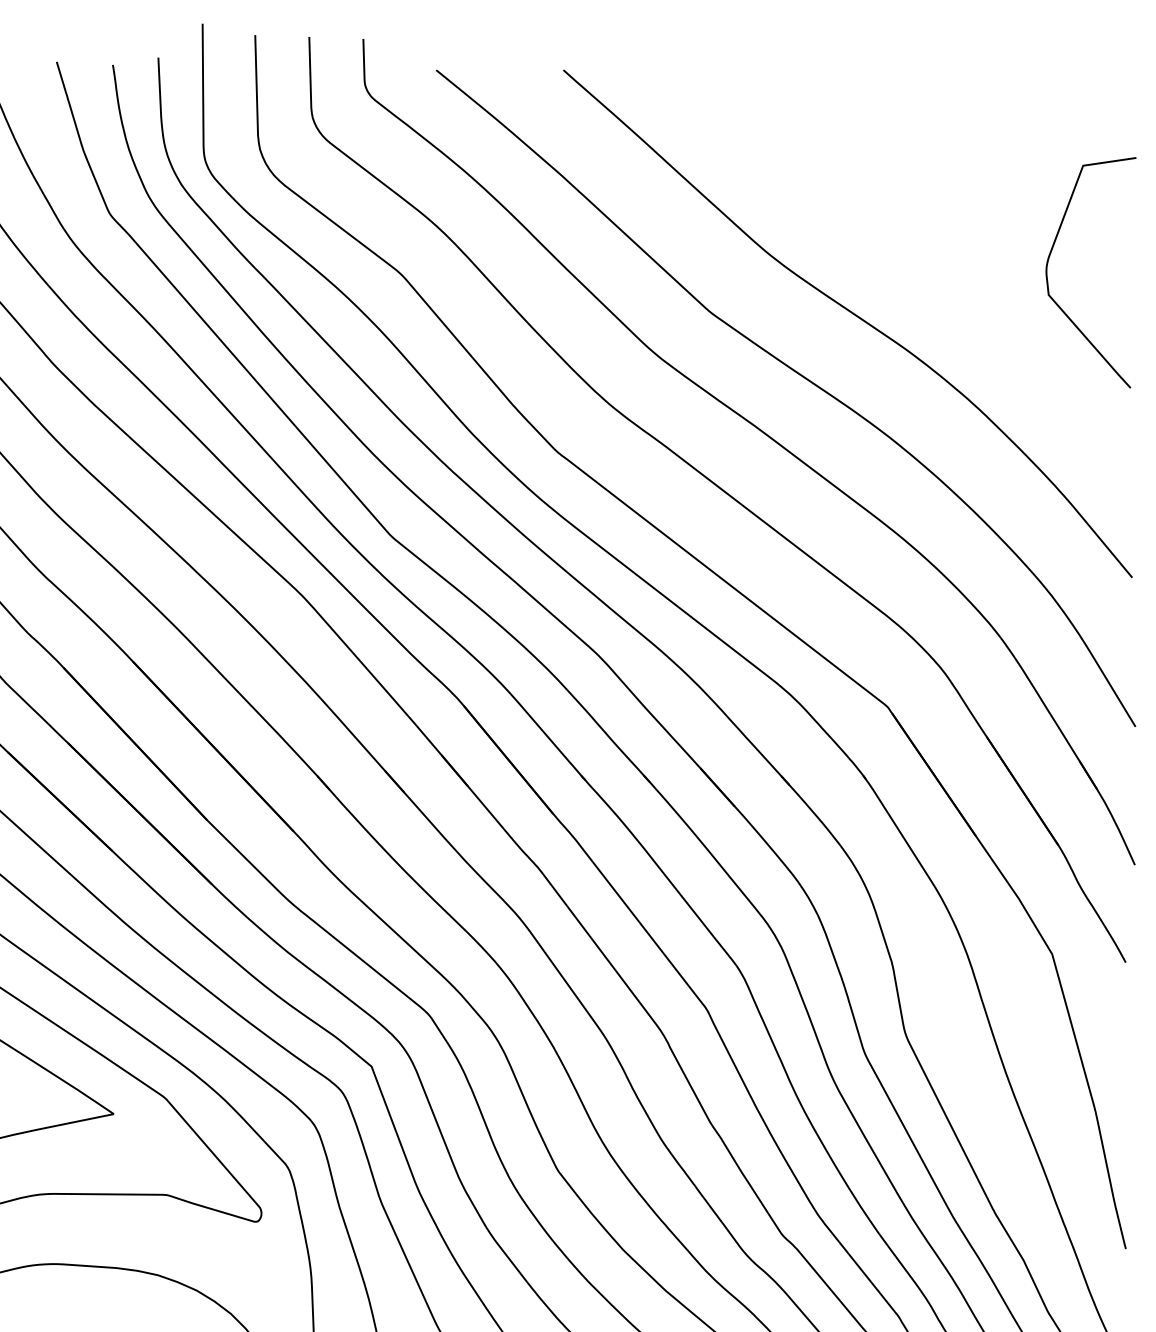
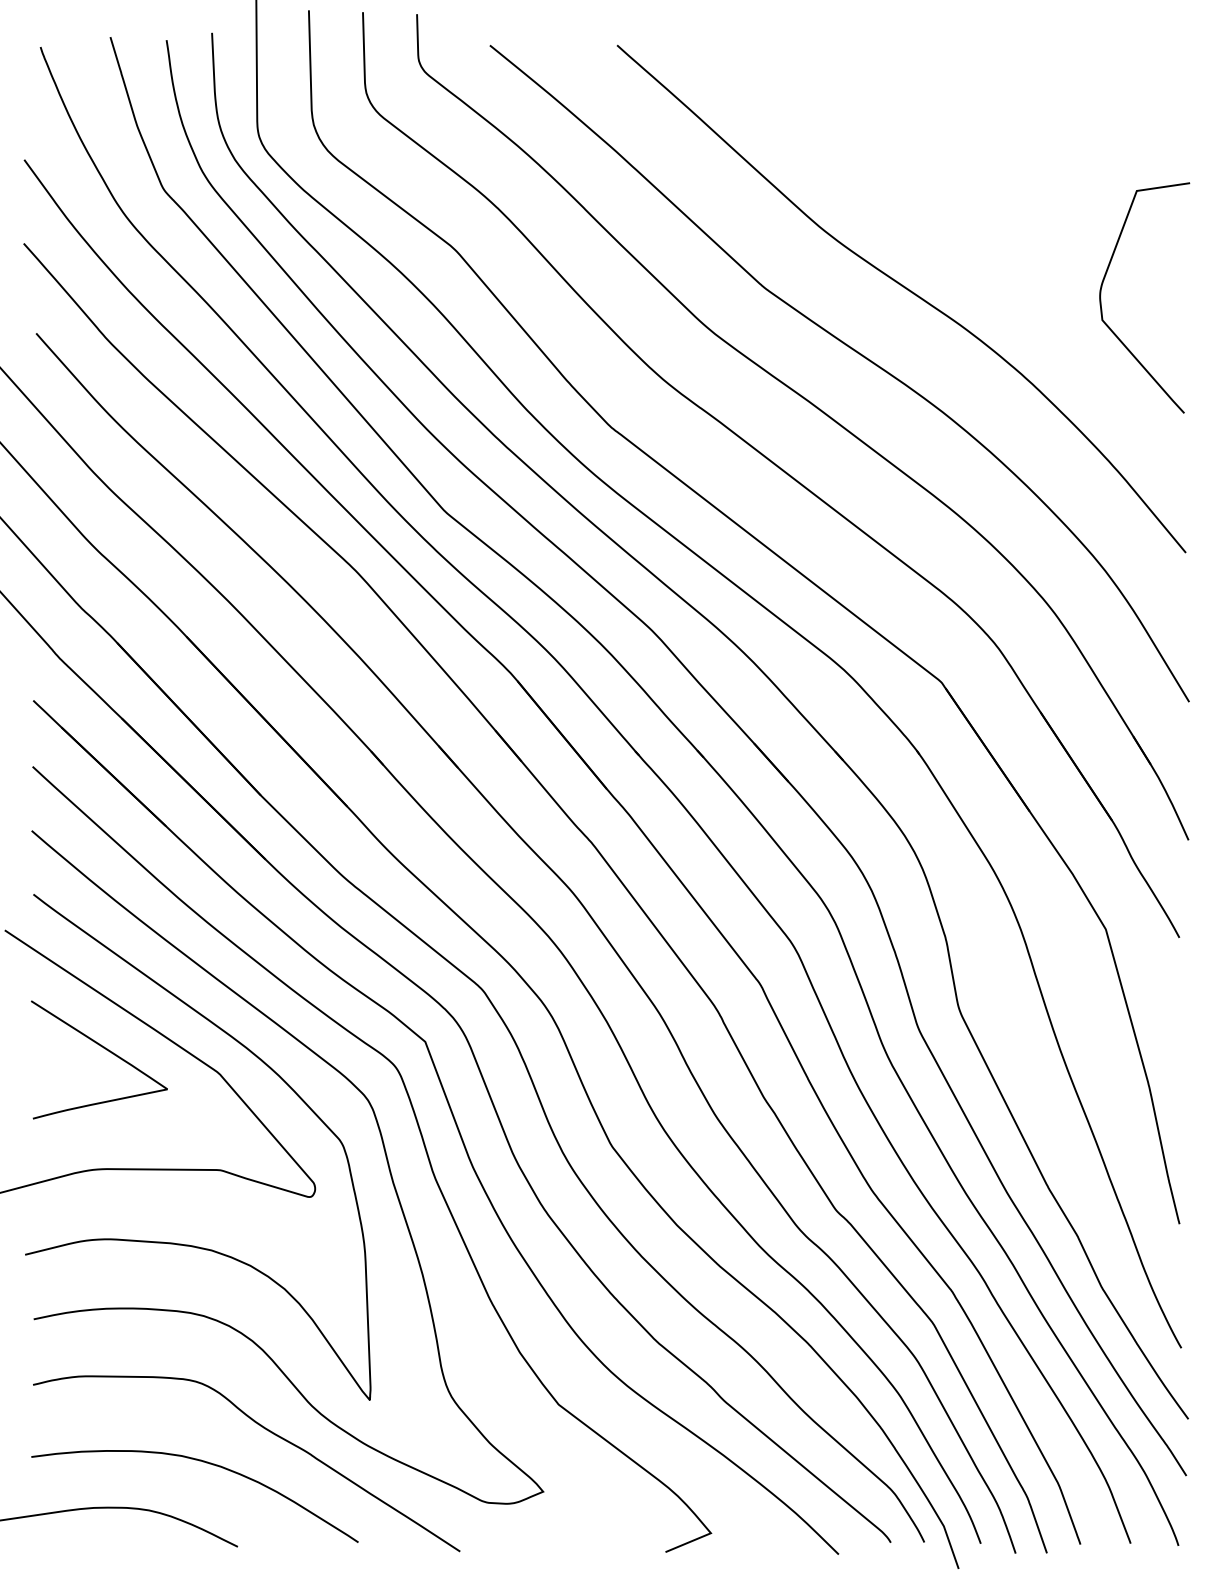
curve: (1047, 273) -> (1101, 298), moved

